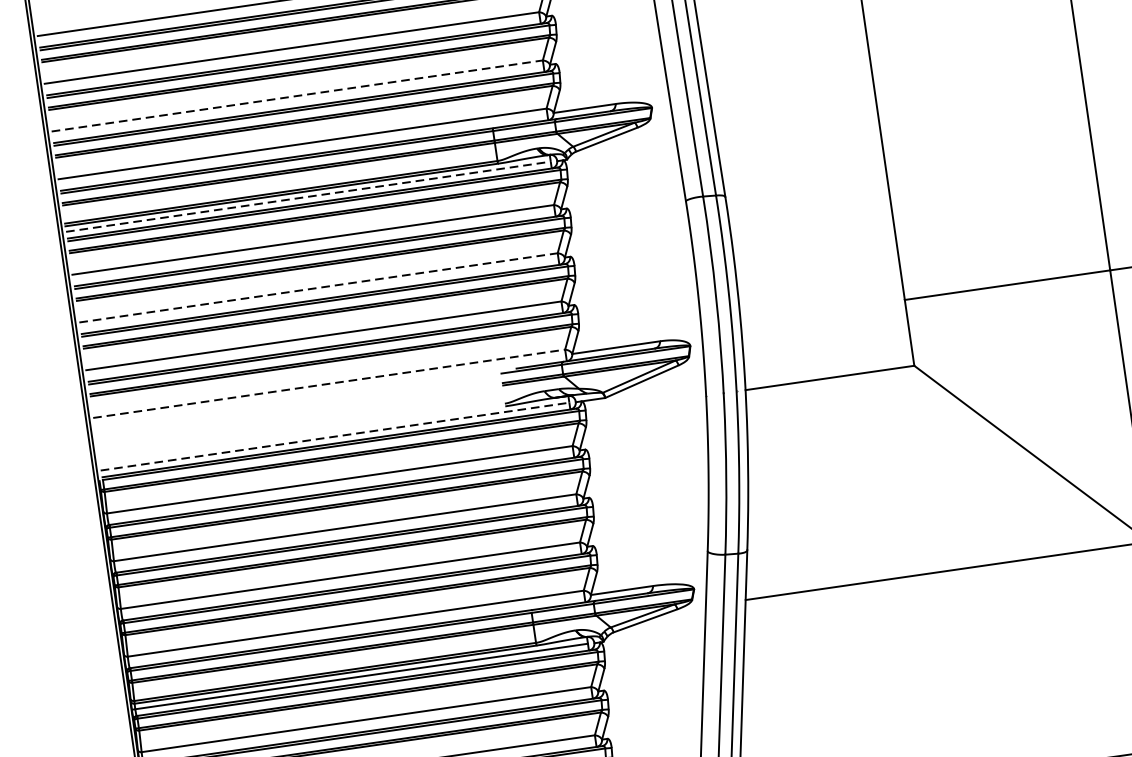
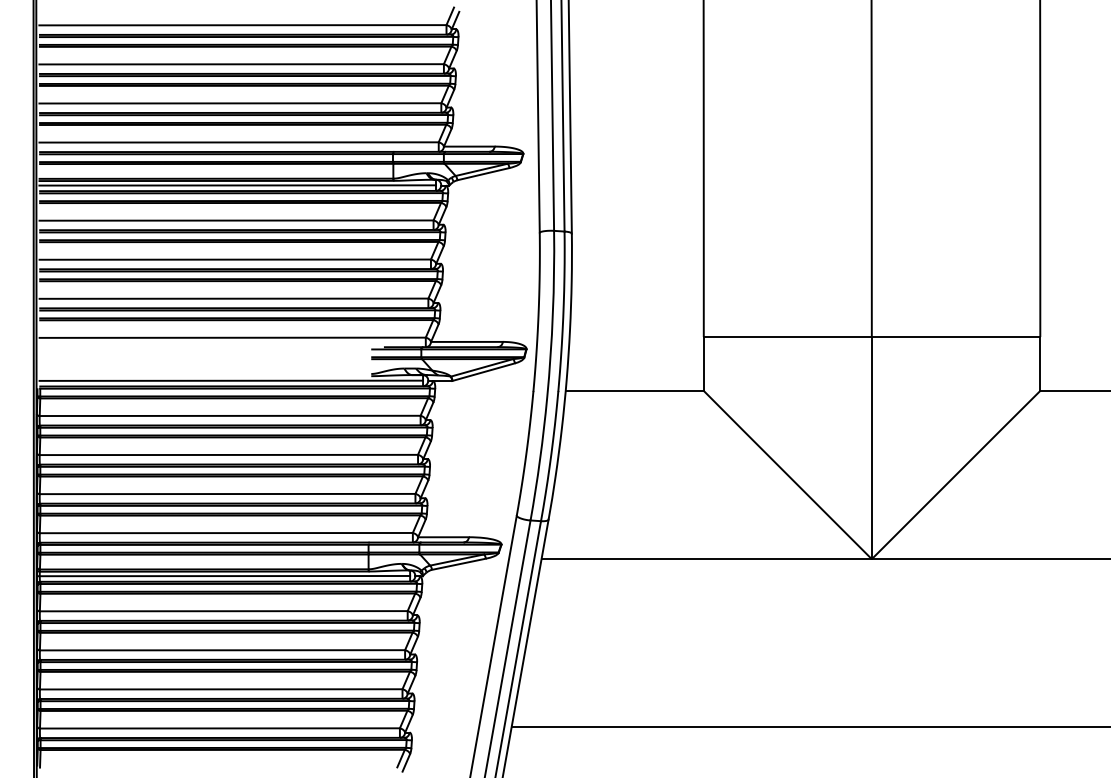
line: (297, 96) -> (240, 103), dashed -> solid
line: (309, 196) -> (238, 185), dashed -> solid
line: (318, 287) -> (235, 259), dashed -> solid
line: (330, 383) -> (233, 337), dashed -> solid
line: (335, 436) -> (231, 380), dashed -> solid

